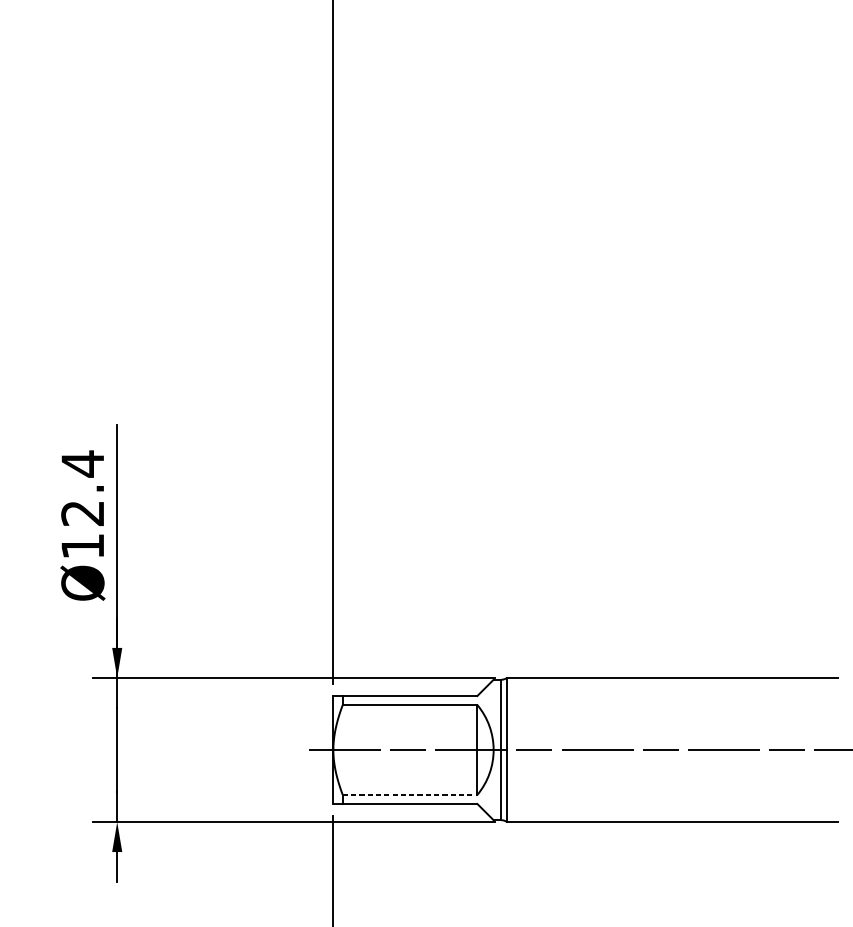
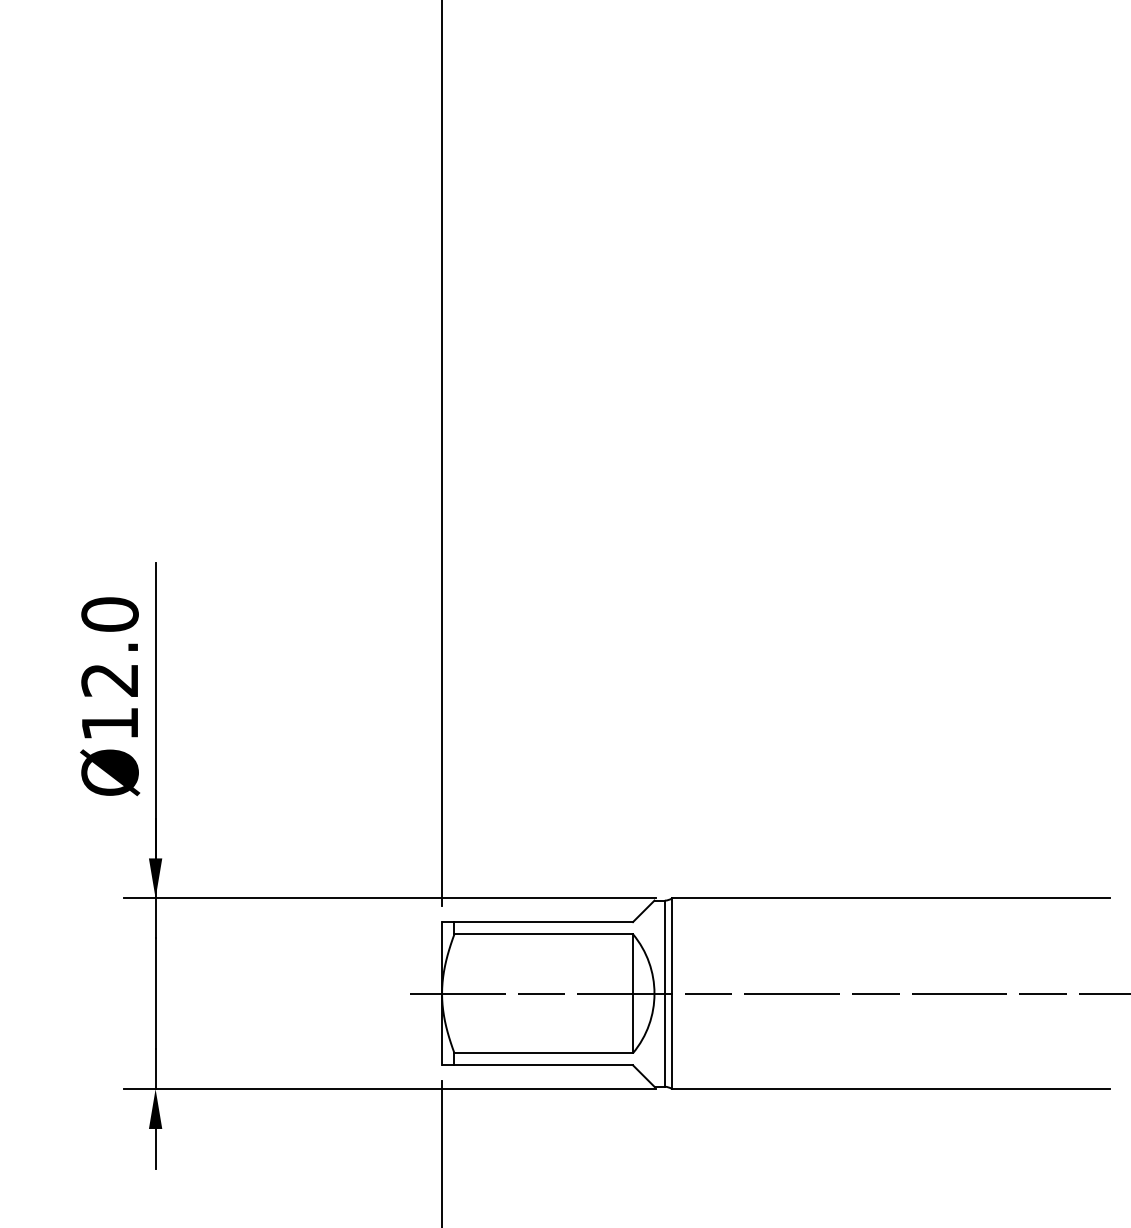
text: (82, 463) -> (109, 614), Ø12.4 -> Ø12.0
line: (410, 795) -> (544, 1053), dashed -> solid

